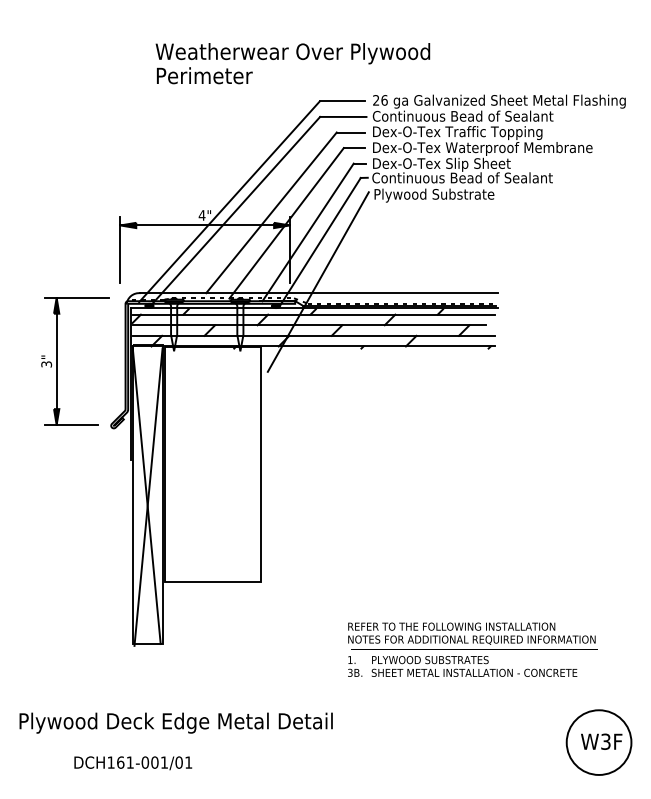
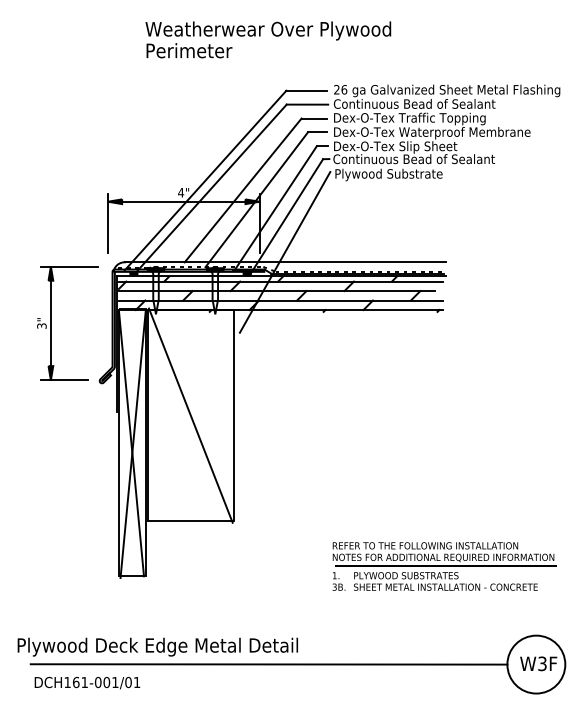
text: (293, 63) -> (268, 39), moved
line: (212, 464) -> (190, 415), added
text: (472, 649) -> (444, 566), moved
line: (299, 742) -> (268, 664), added
text: (133, 762) -> (87, 682), moved

